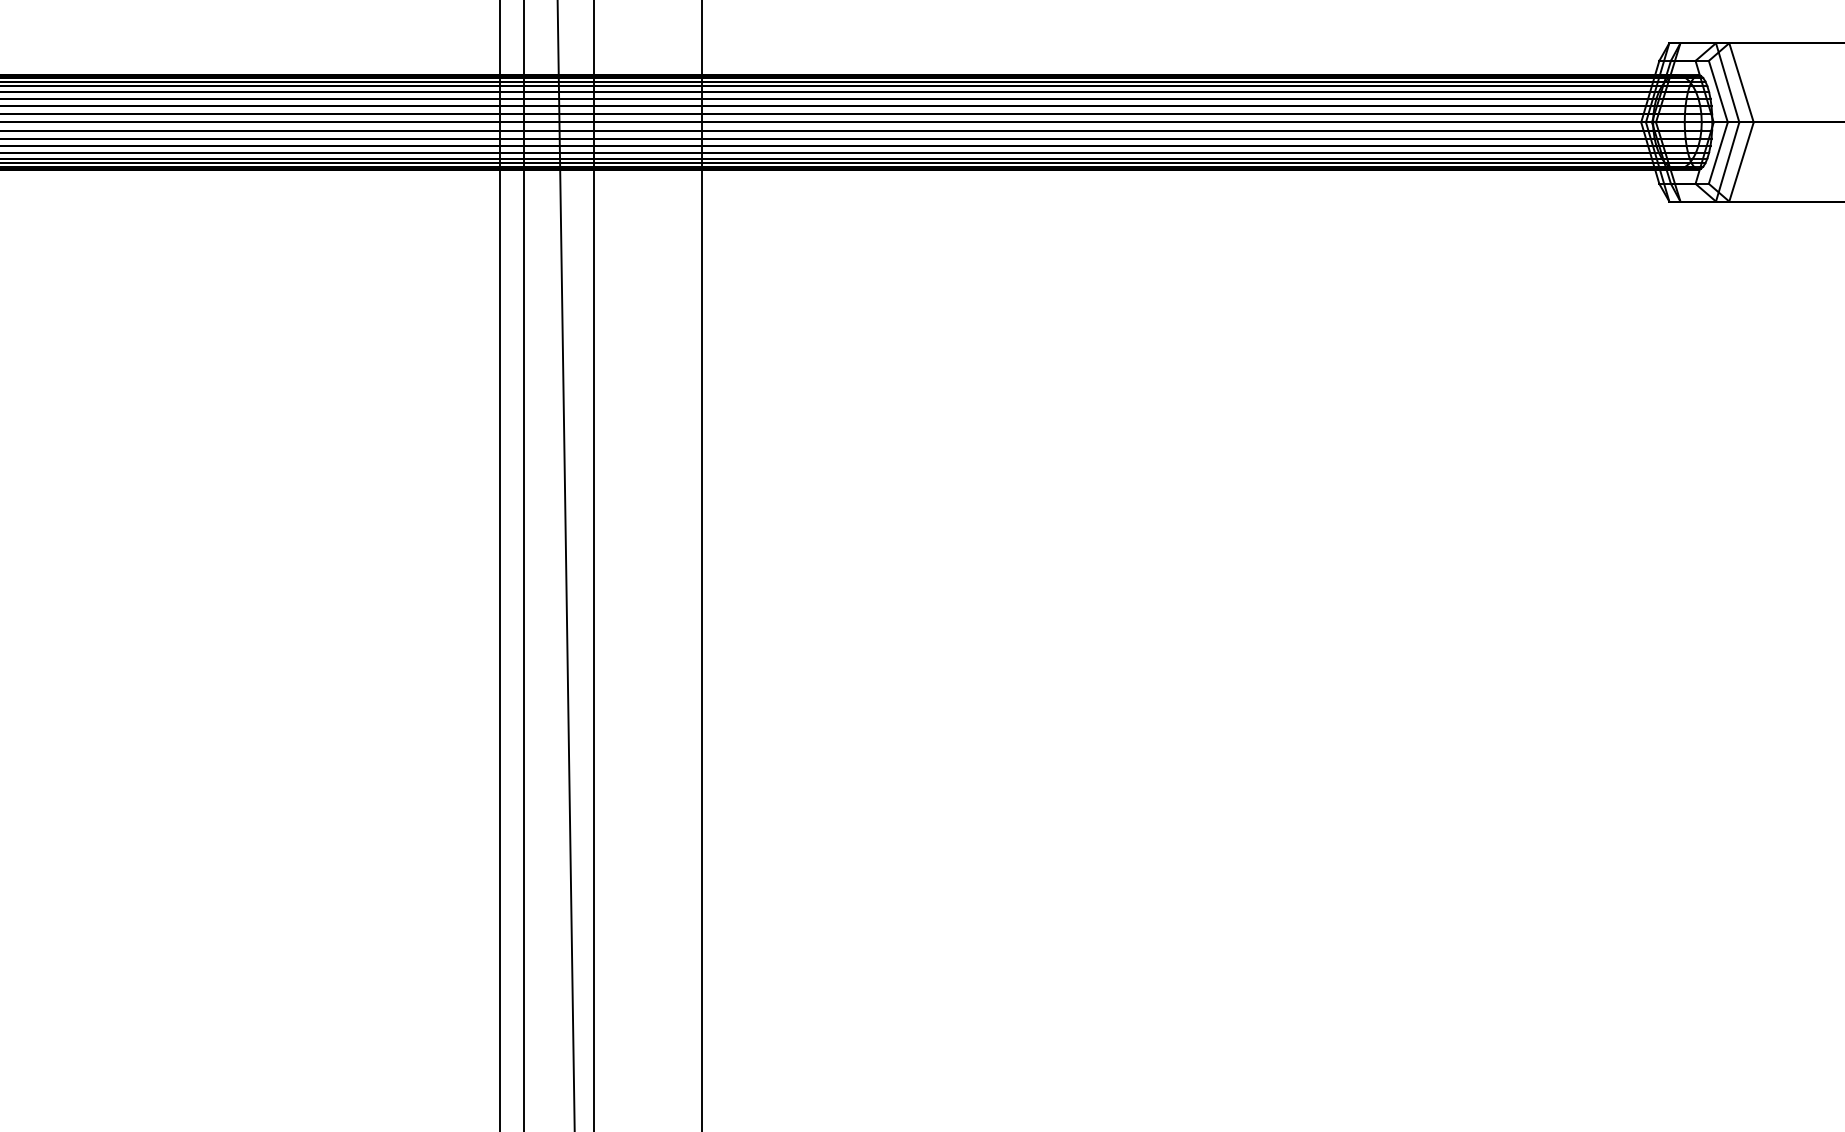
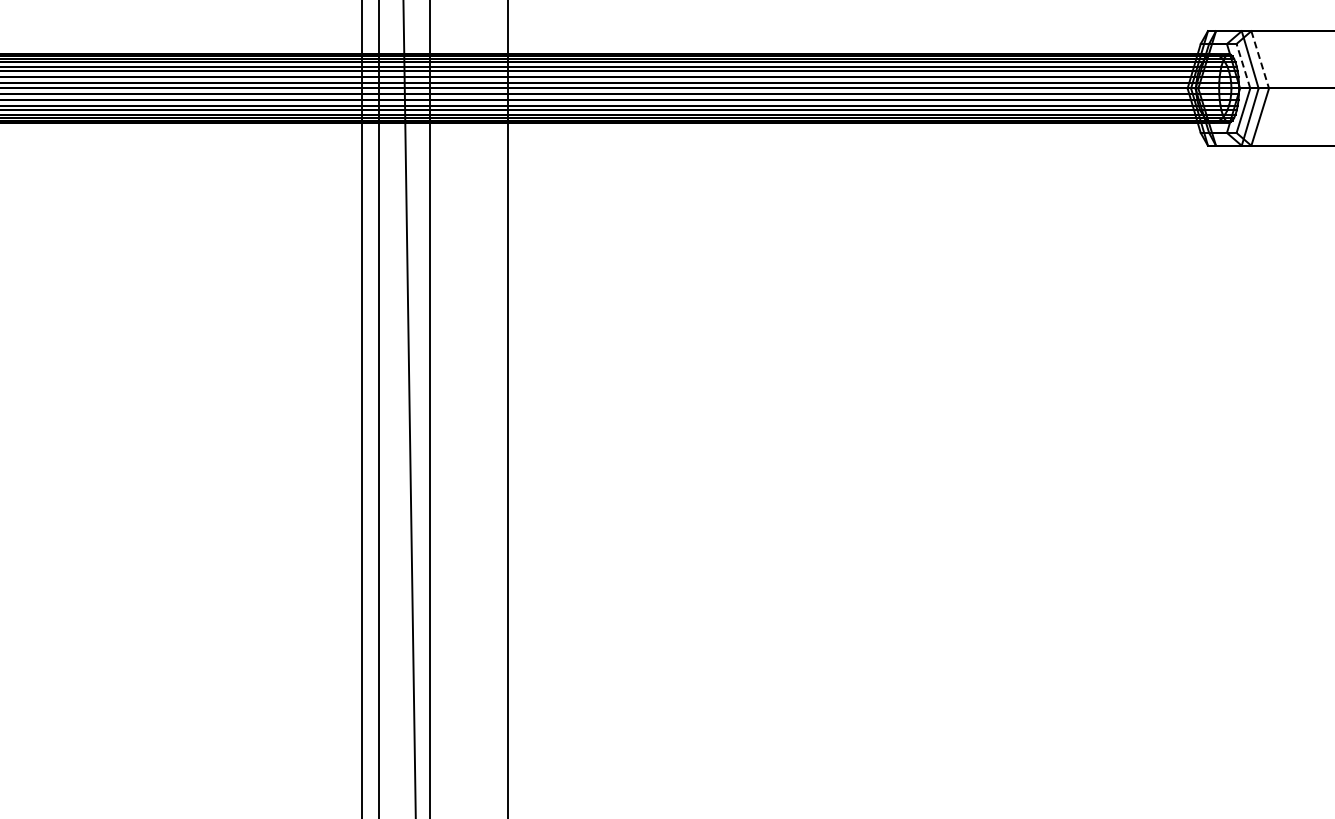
line: (1741, 82) -> (1260, 59), solid -> dashed
line: (1718, 90) -> (1243, 65), solid -> dashed

